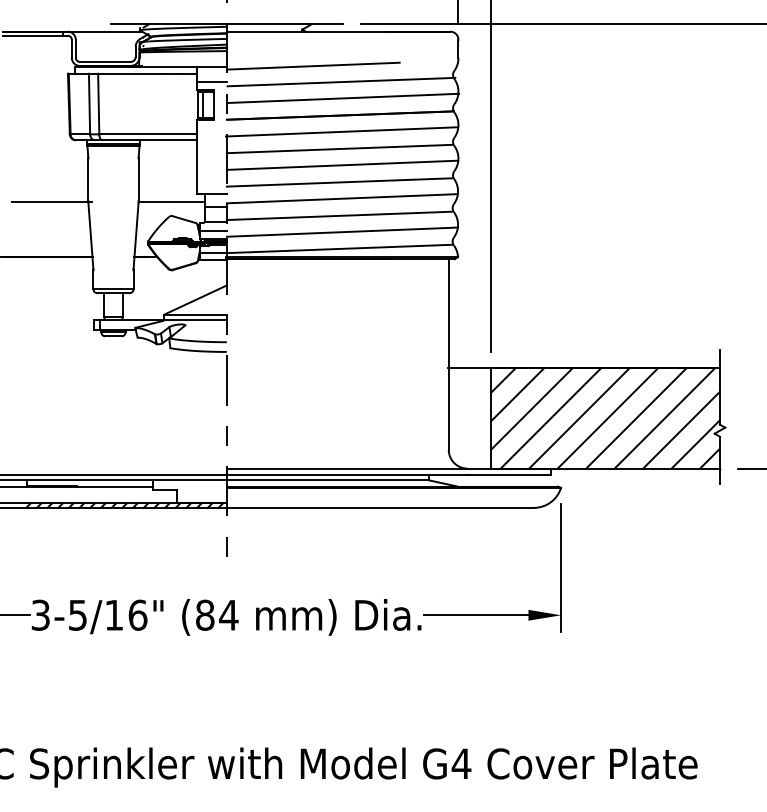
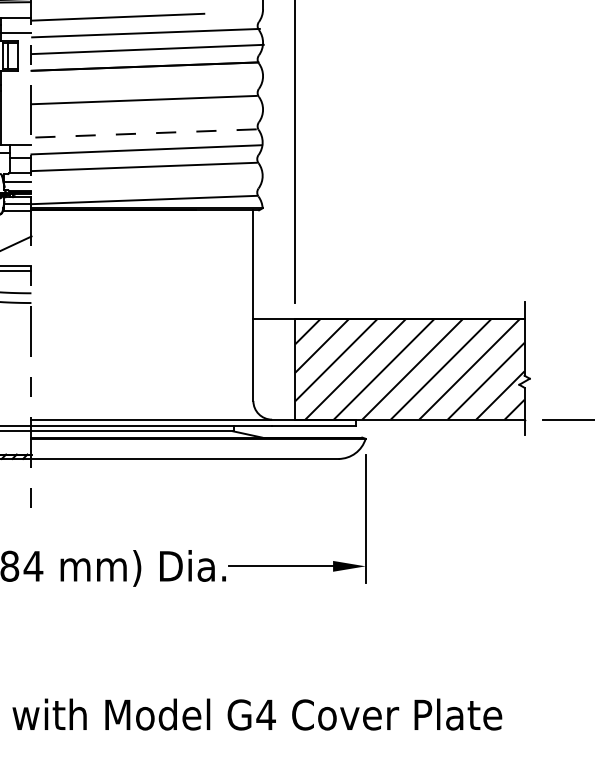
line: (341, 131) -> (146, 82), removed
line: (341, 164) -> (146, 115), removed
line: (339, 182) -> (144, 133), solid -> dashed
line: (341, 231) -> (146, 182), removed

